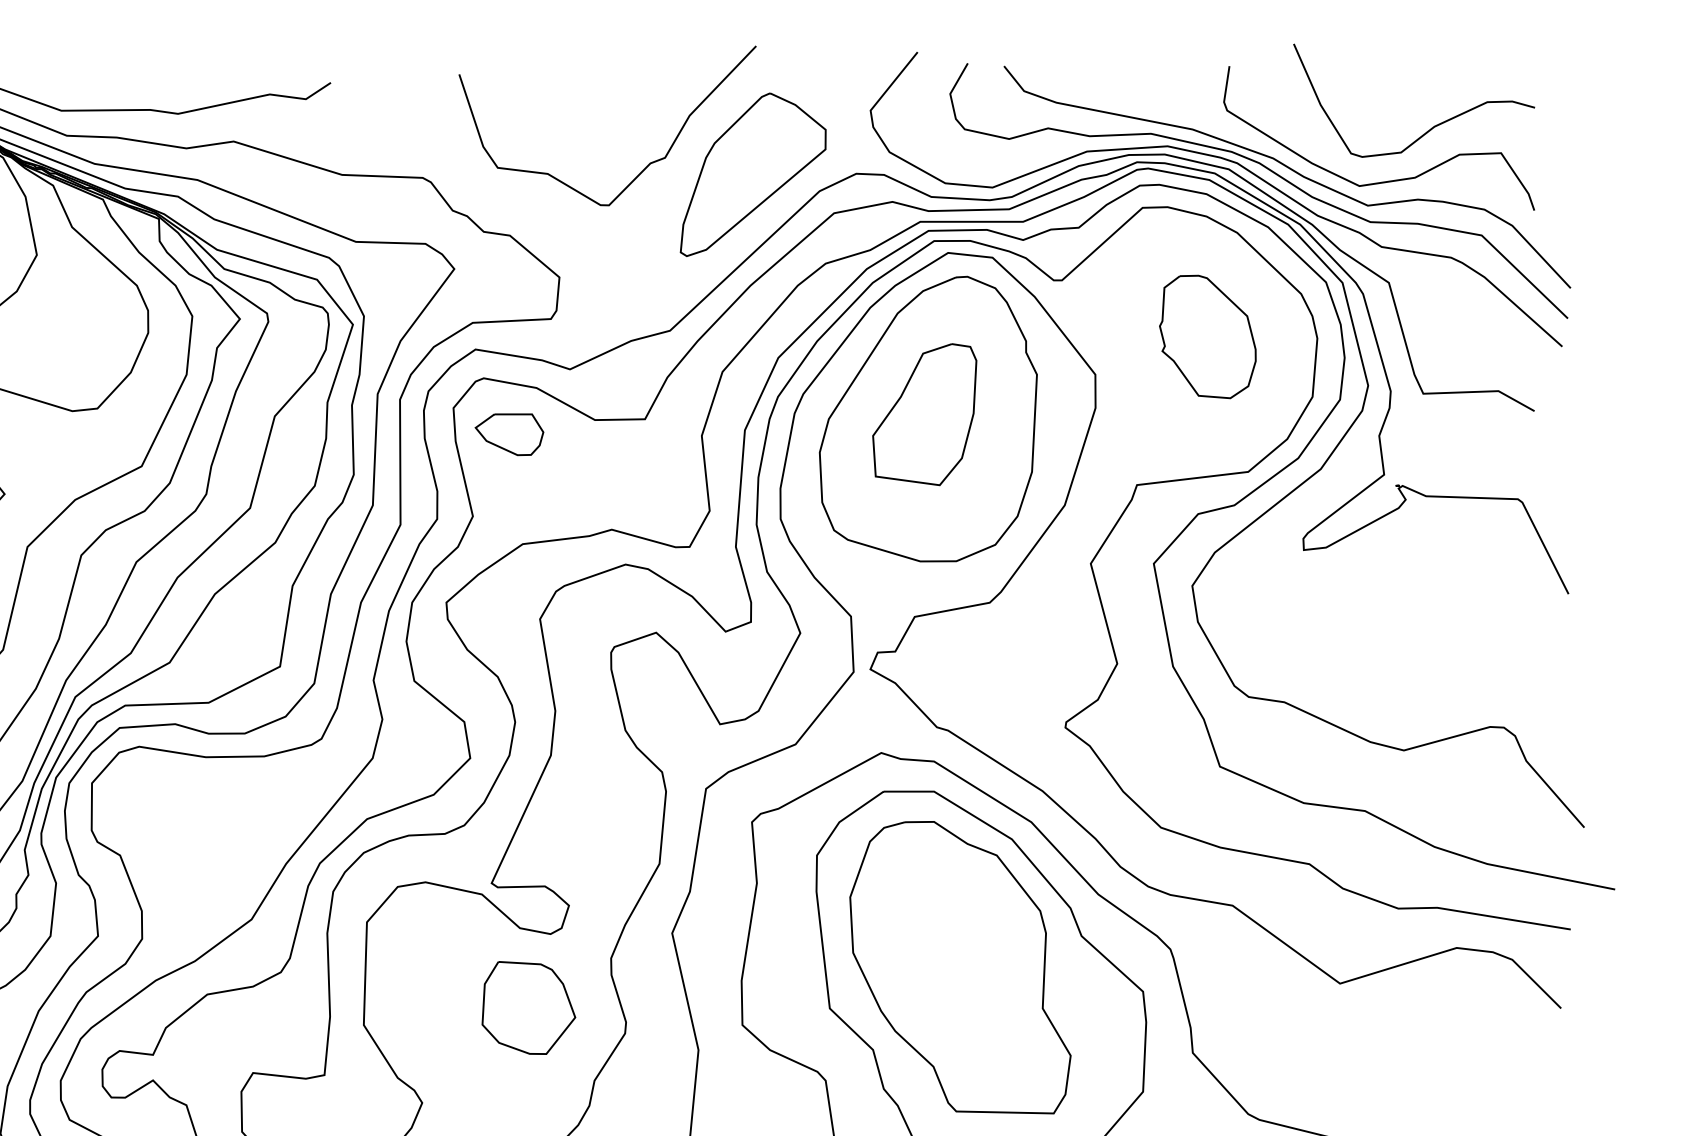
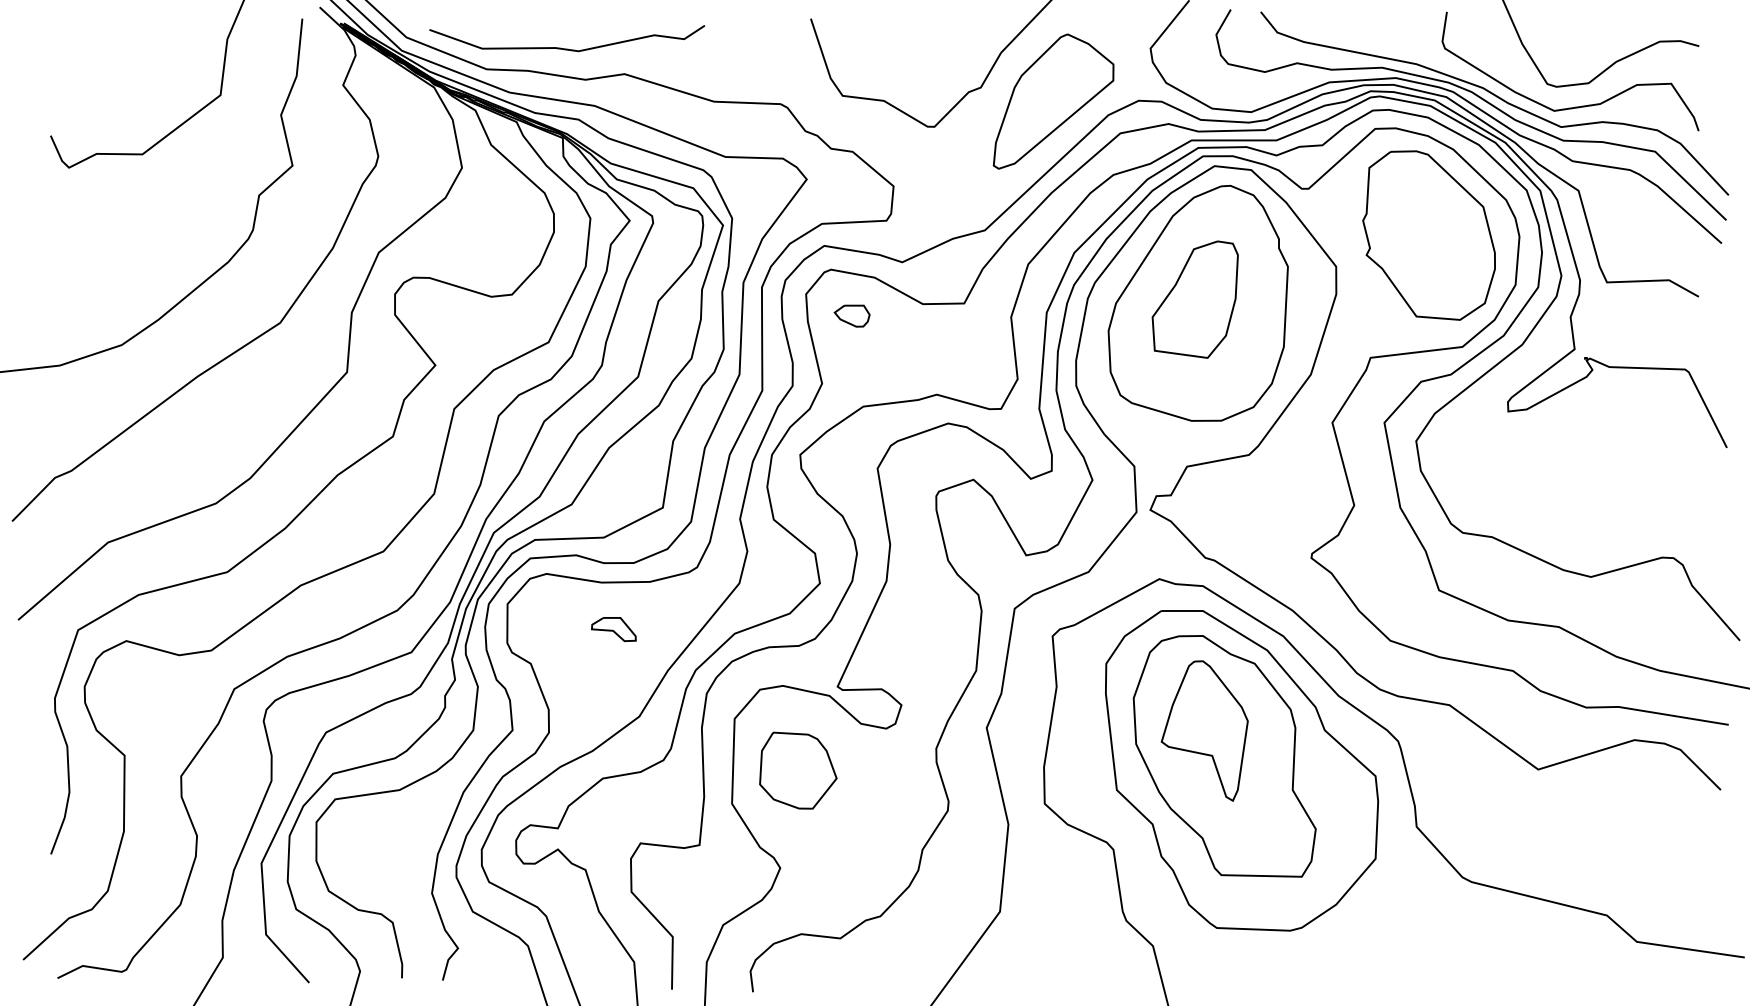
part: (1207, 336) -> (1428, 235), size x1.67
part: (508, 433) -> (851, 315), size x0.62
part: (220, 814) -> (613, 629), added
part: (935, 936) -> (1204, 730), added
part: (529, 1007) -> (798, 770), moved

